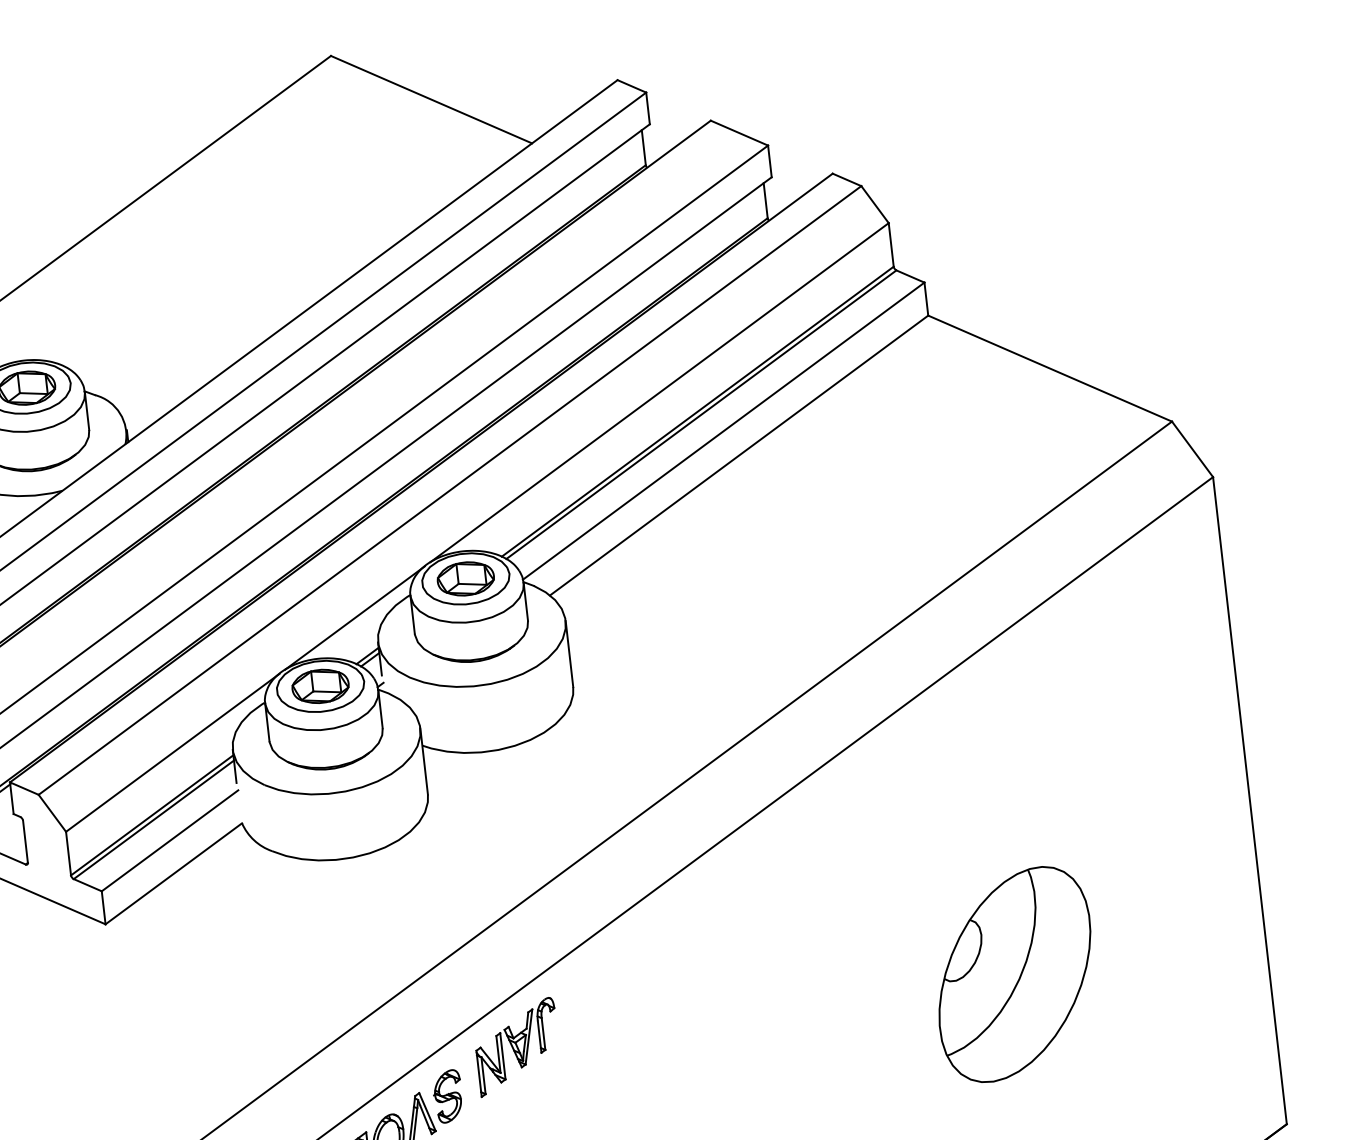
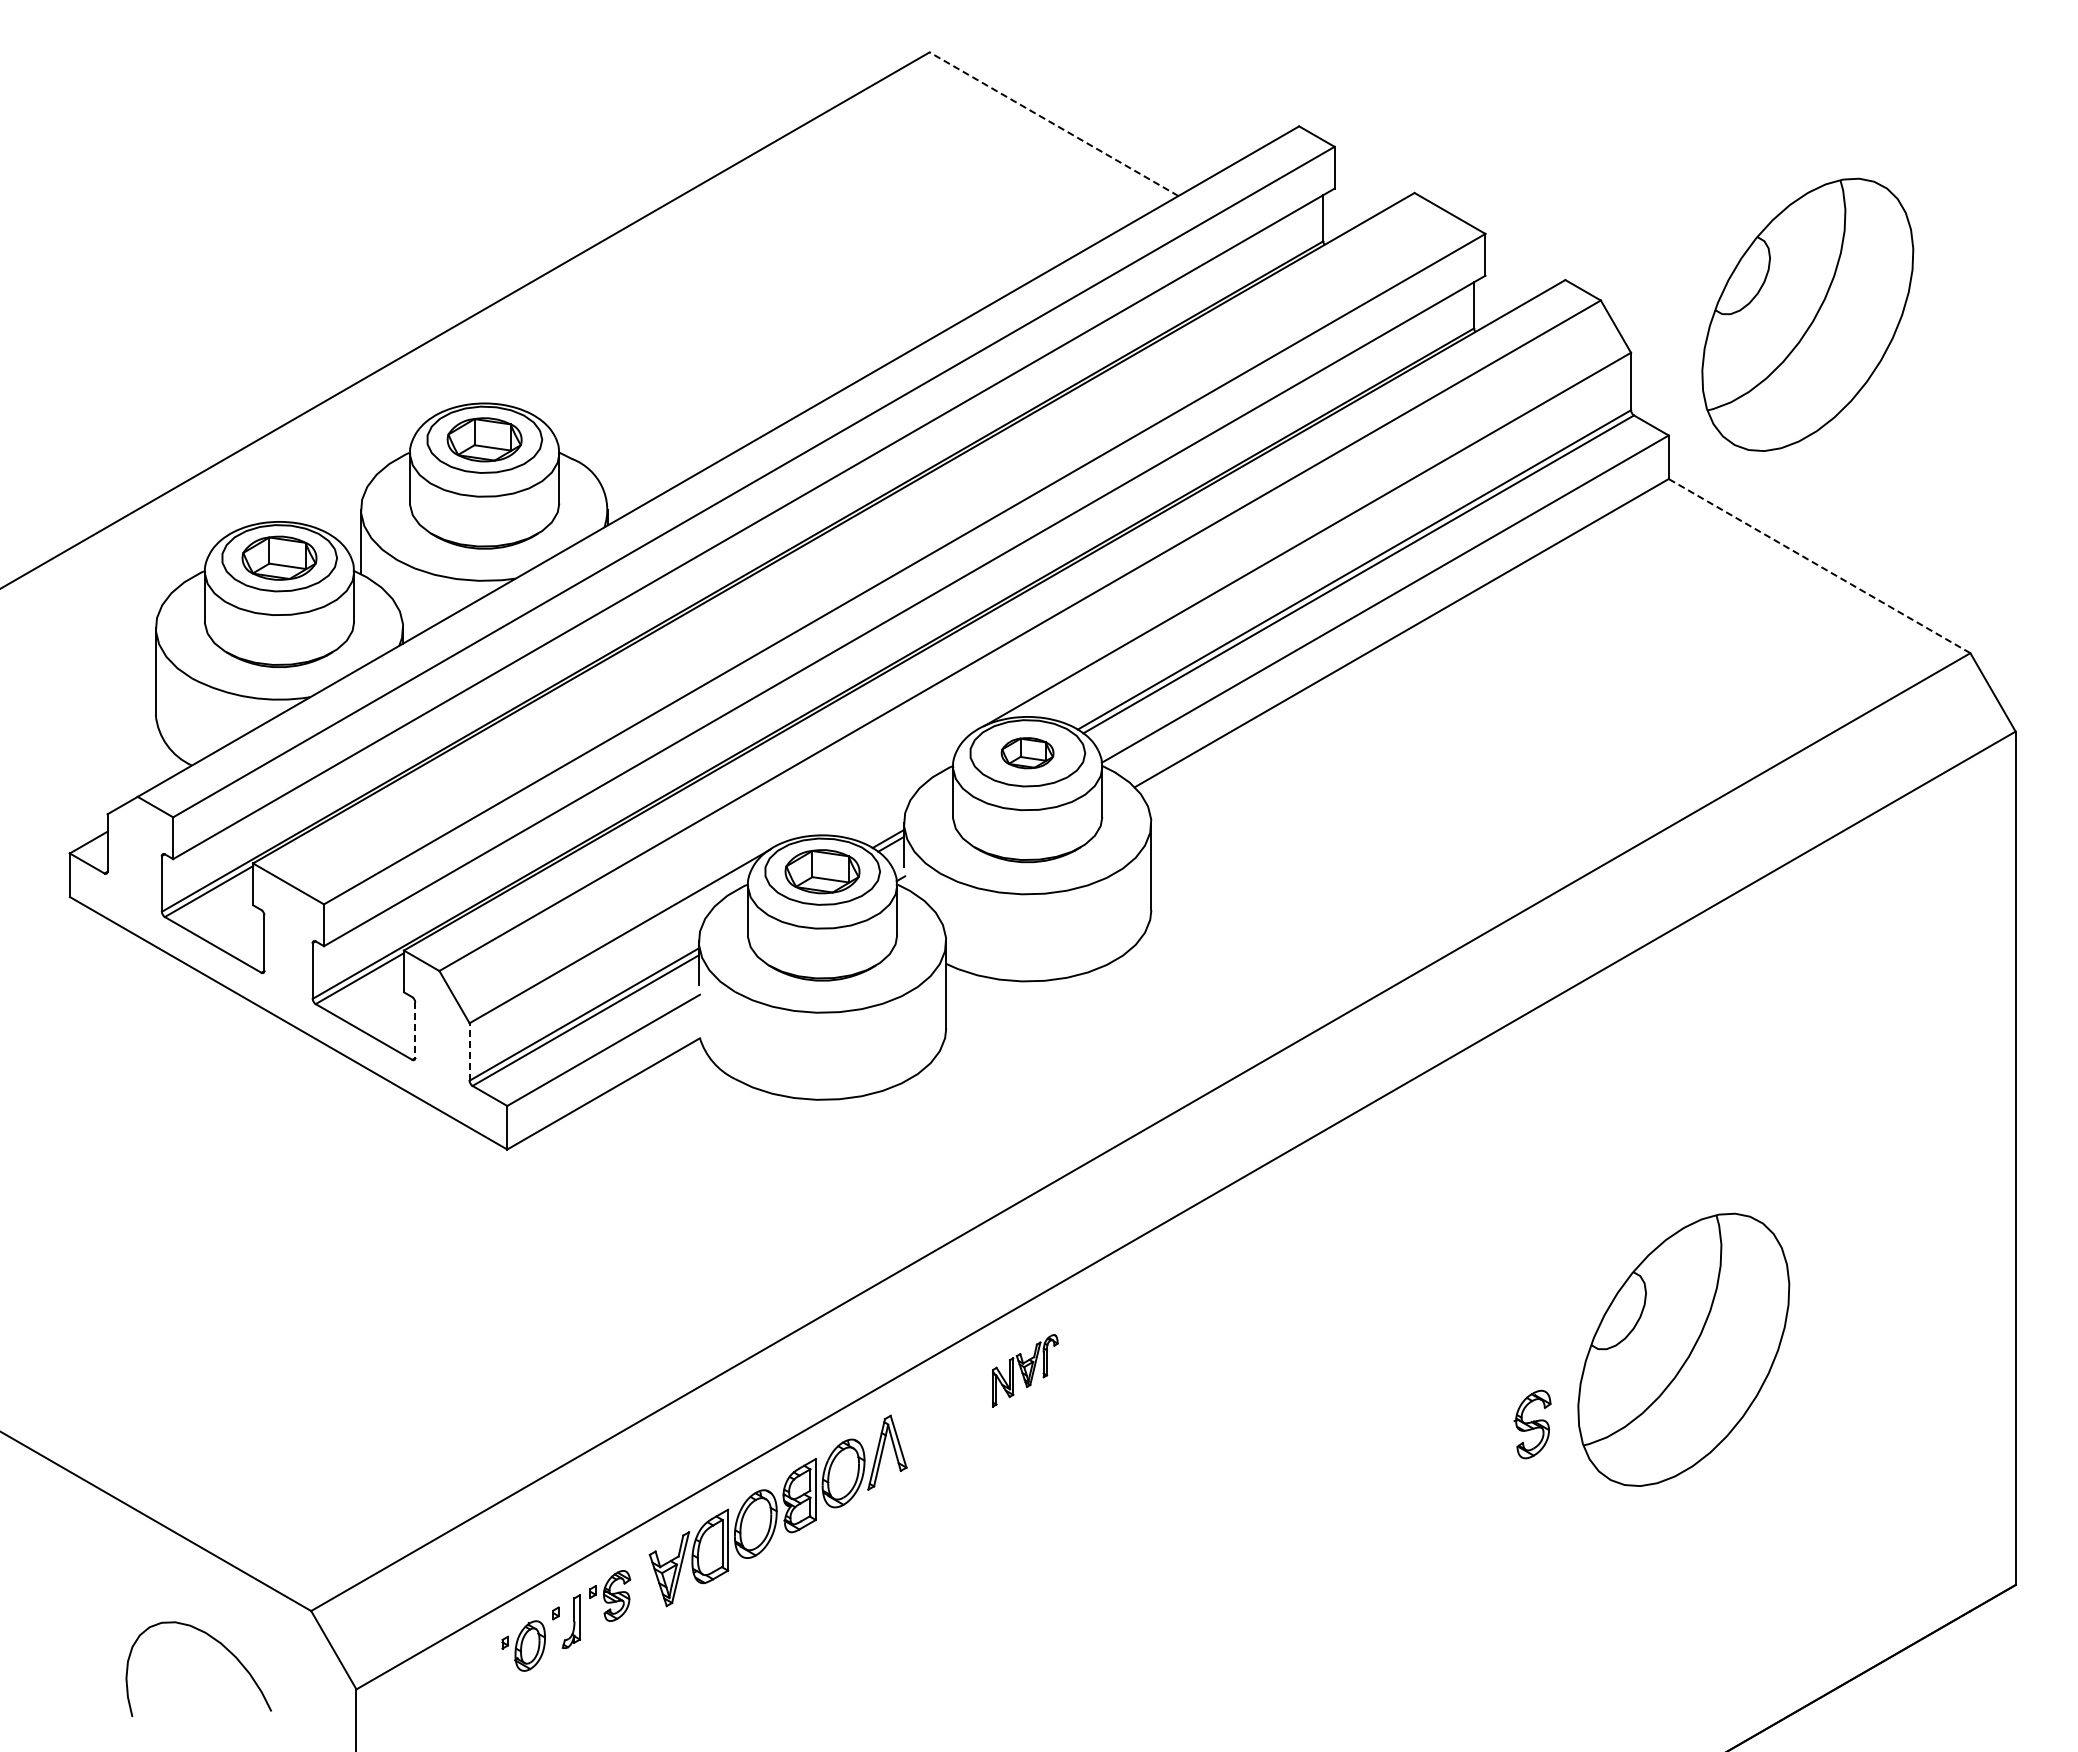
line: (431, 99) -> (1054, 124), solid -> dashed
part: (1019, 178) -> (1807, 314), added
line: (1050, 368) -> (1819, 565), solid -> dashed
part: (465, 578) -> (1027, 752), size x0.7
line: (354, 617) -> (877, 787), removed
line: (25, 841) -> (415, 1030), solid -> dashed
line: (68, 854) -> (469, 1052), solid -> dashed
part: (517, 1047) -> (1025, 1370), size x0.6
part: (447, 1096) -> (1532, 1424), moved

